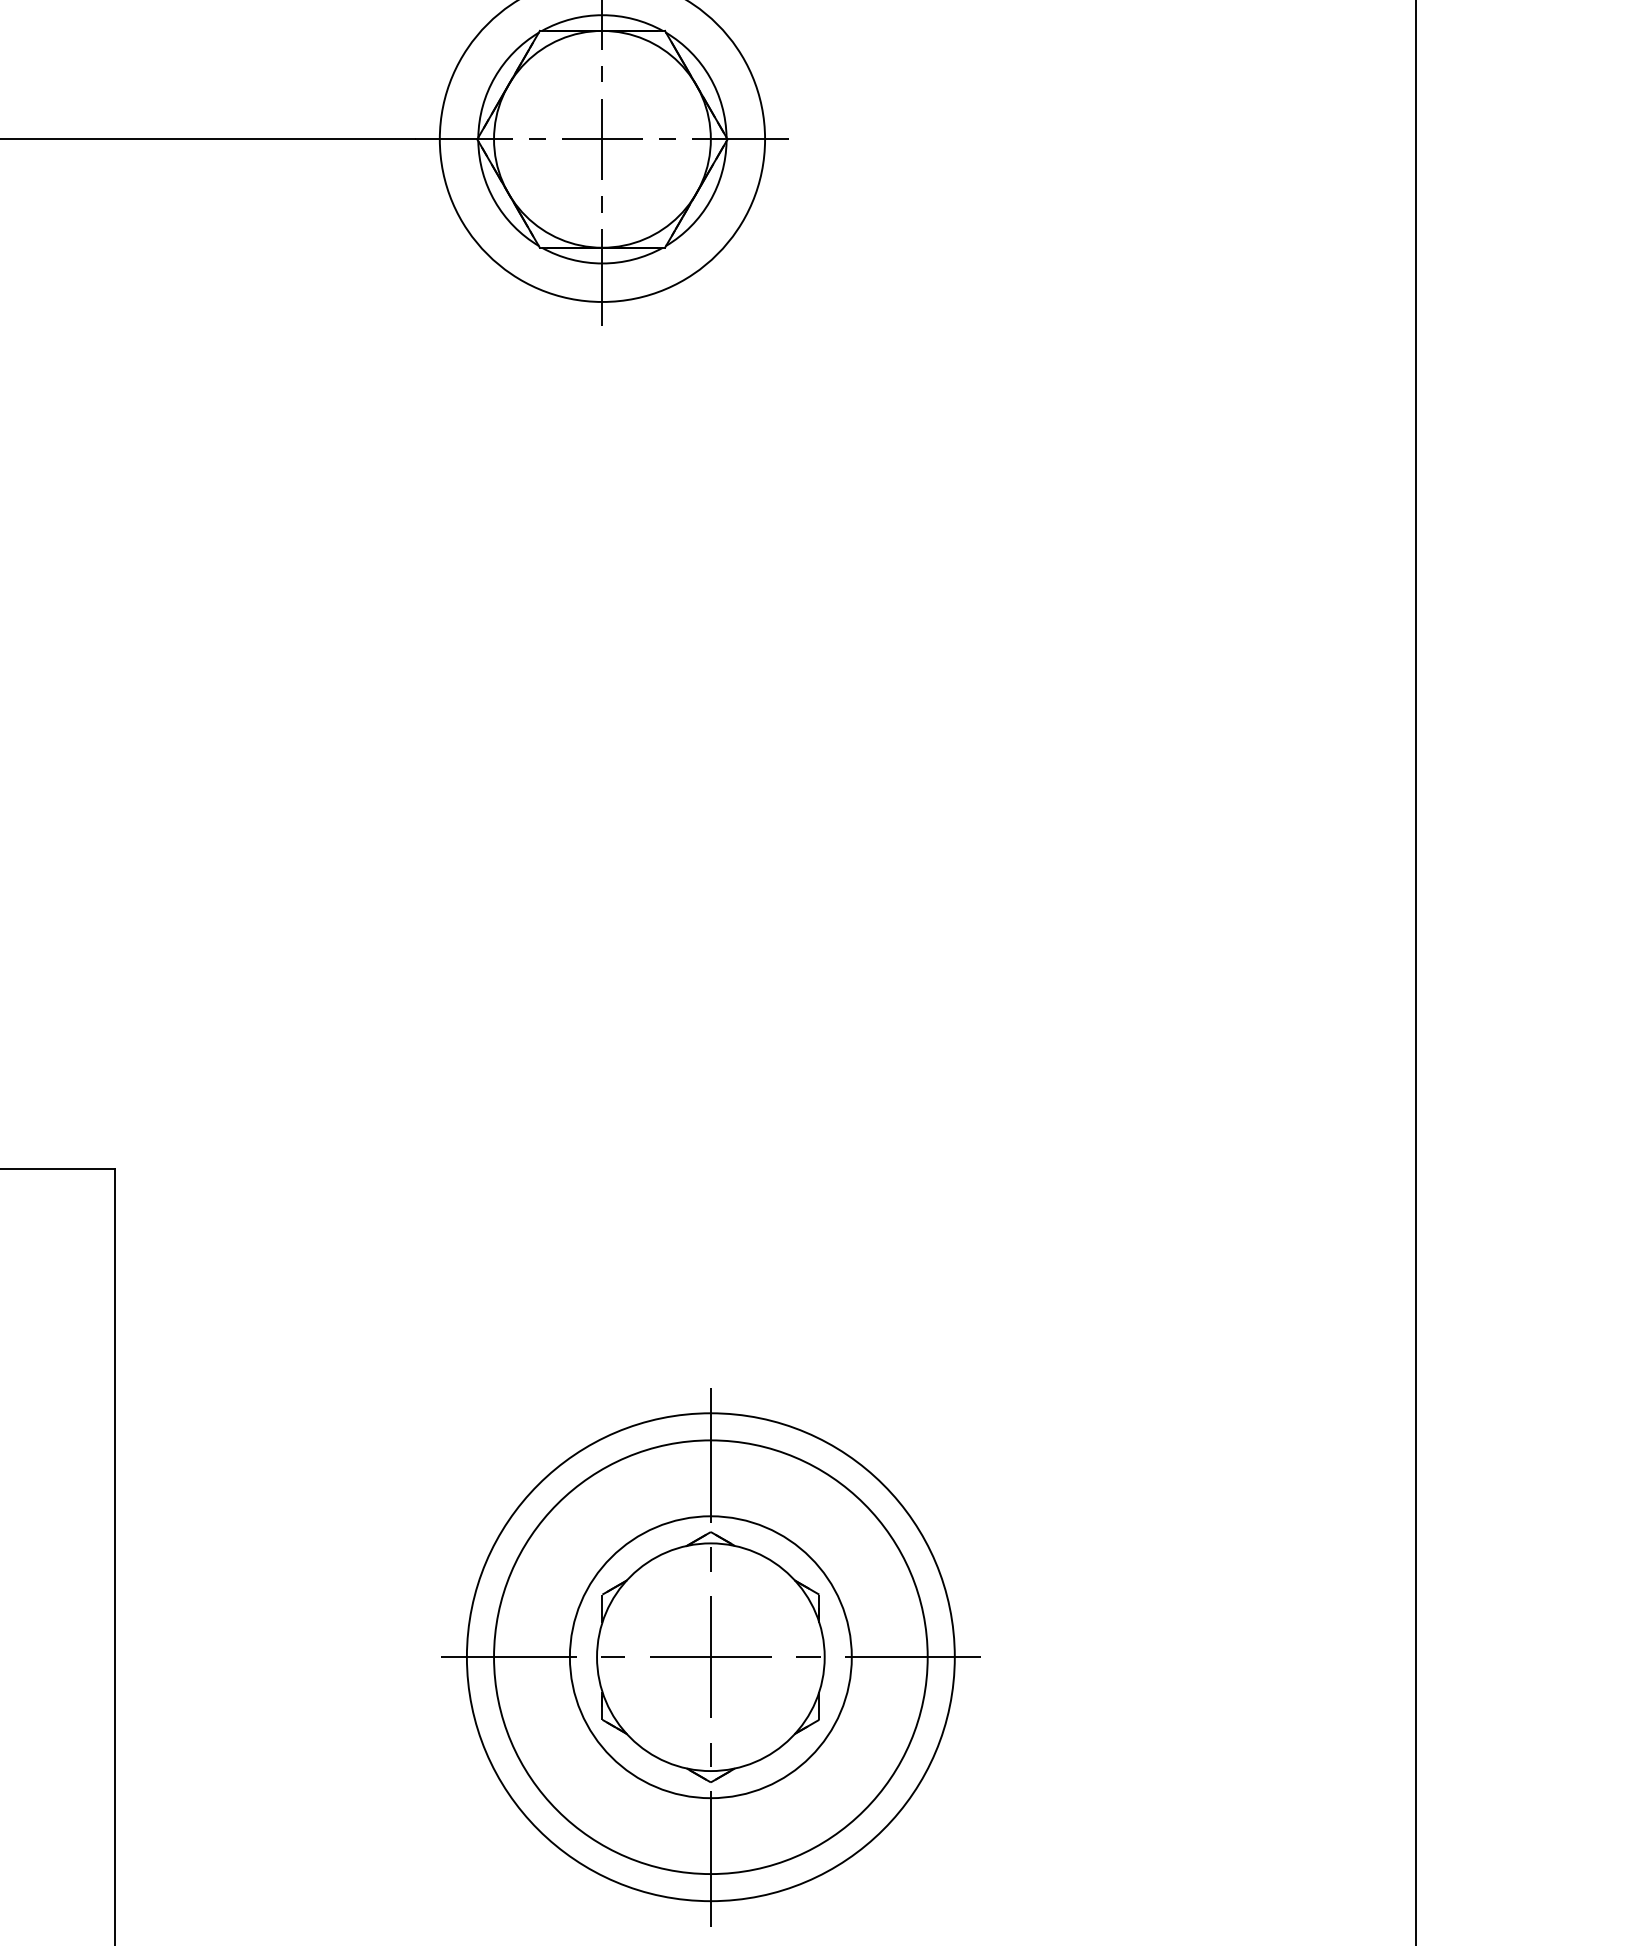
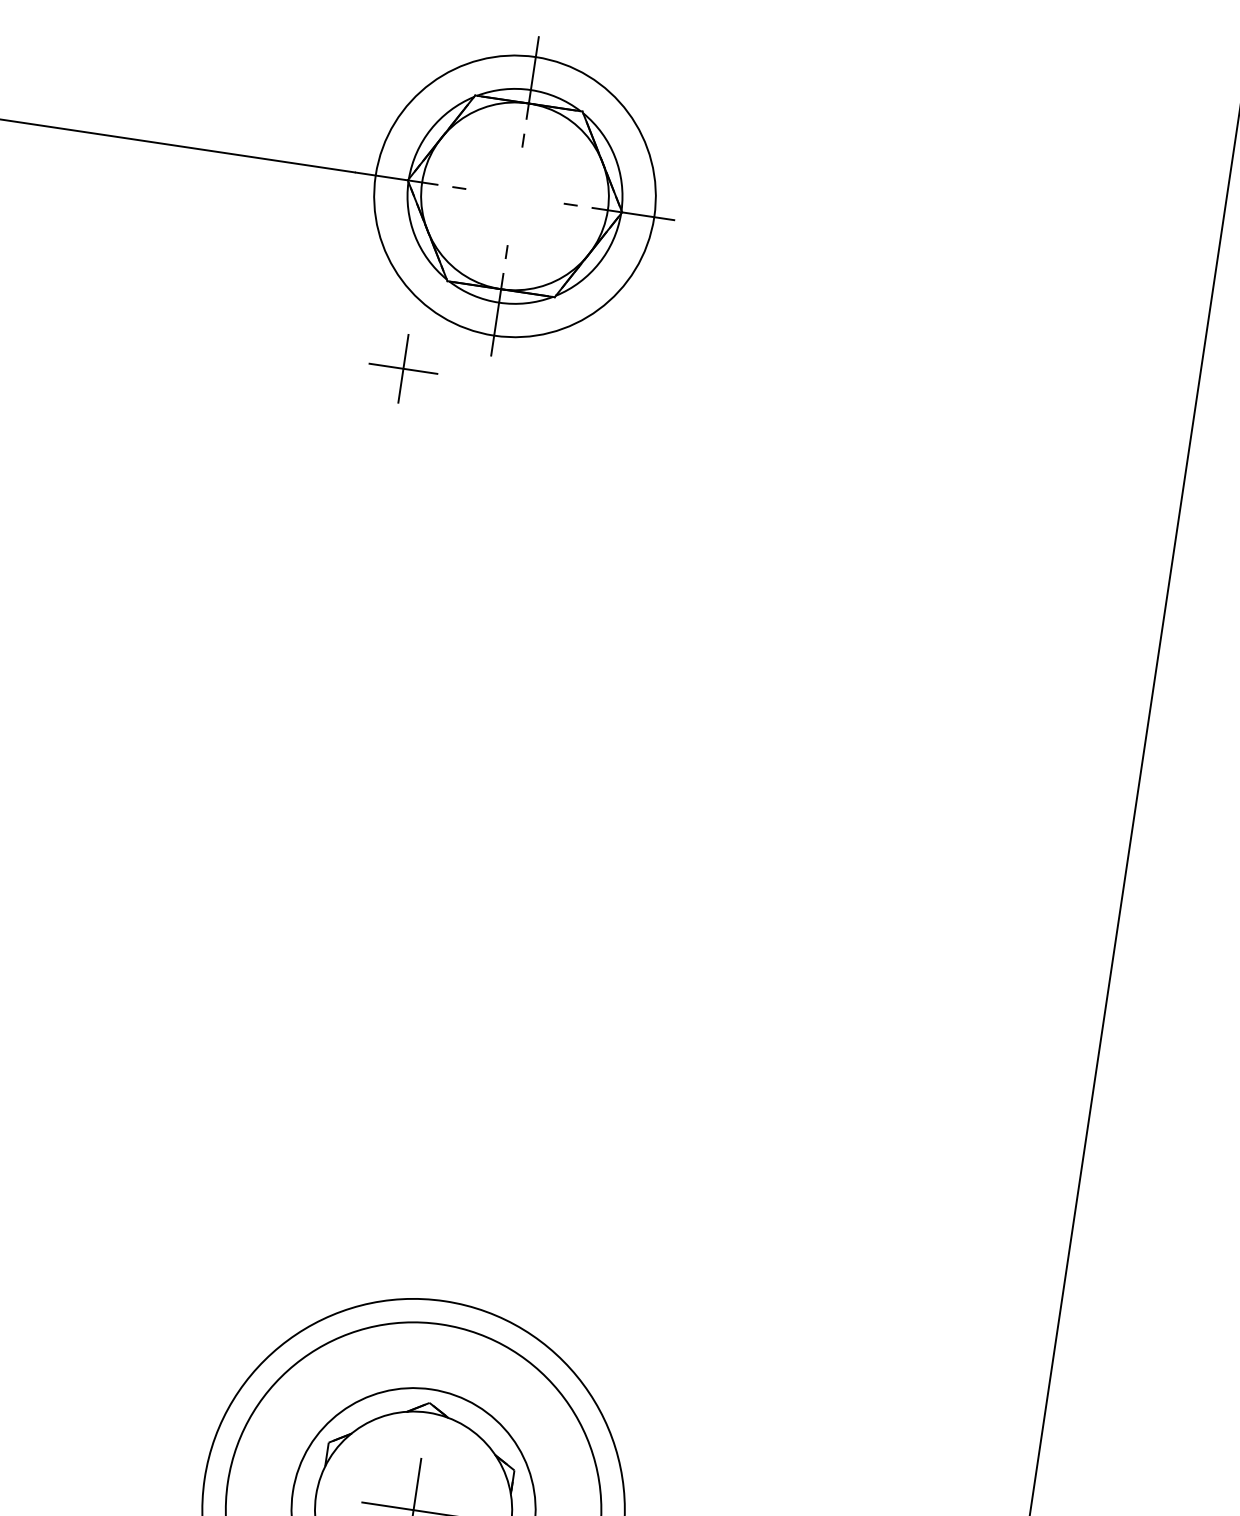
part: (602, 139) -> (403, 368), moved
line: (710, 1449) -> (439, 1332), removed
line: (710, 1559) -> (425, 1426), removed
line: (503, 1657) -> (235, 1483), removed
line: (613, 1657) -> (330, 1497), removed

